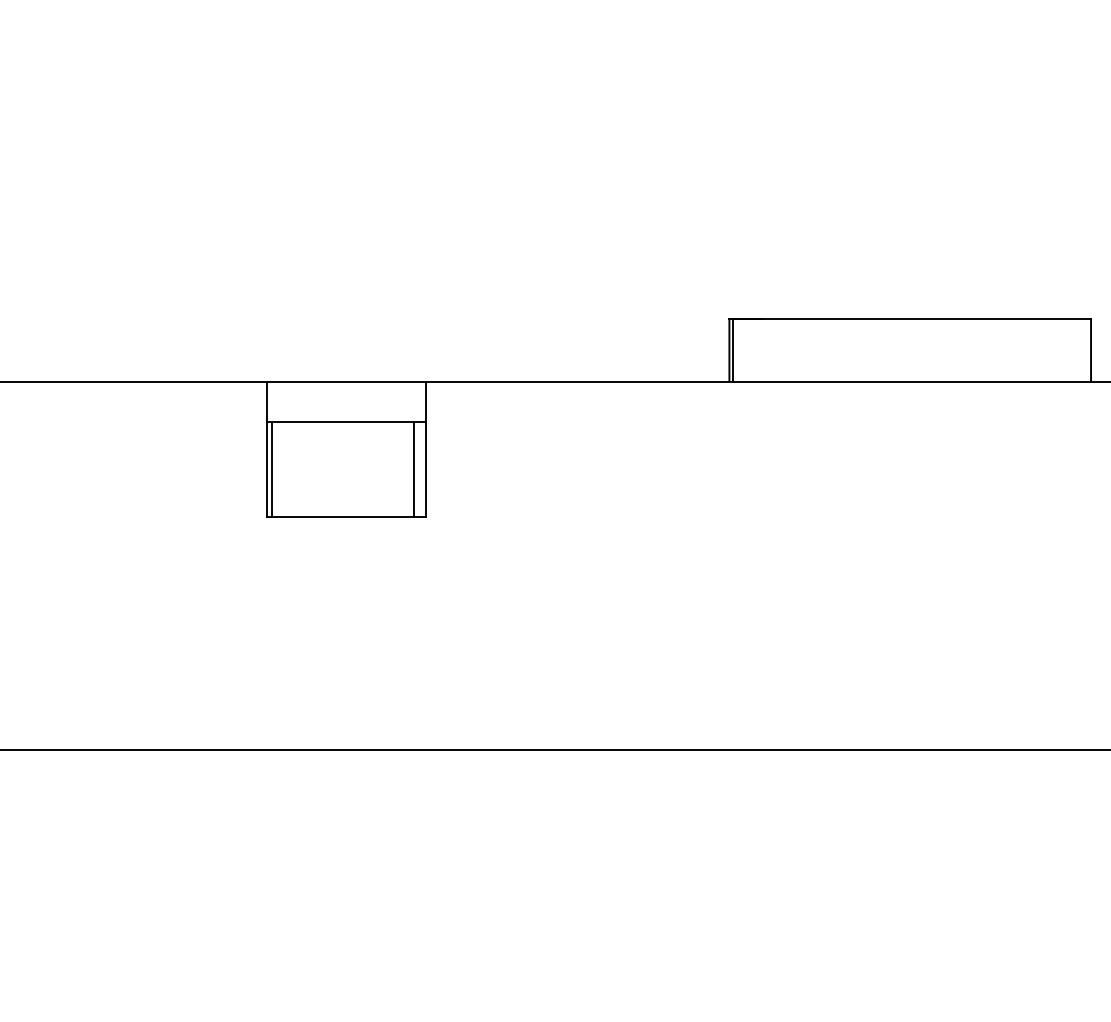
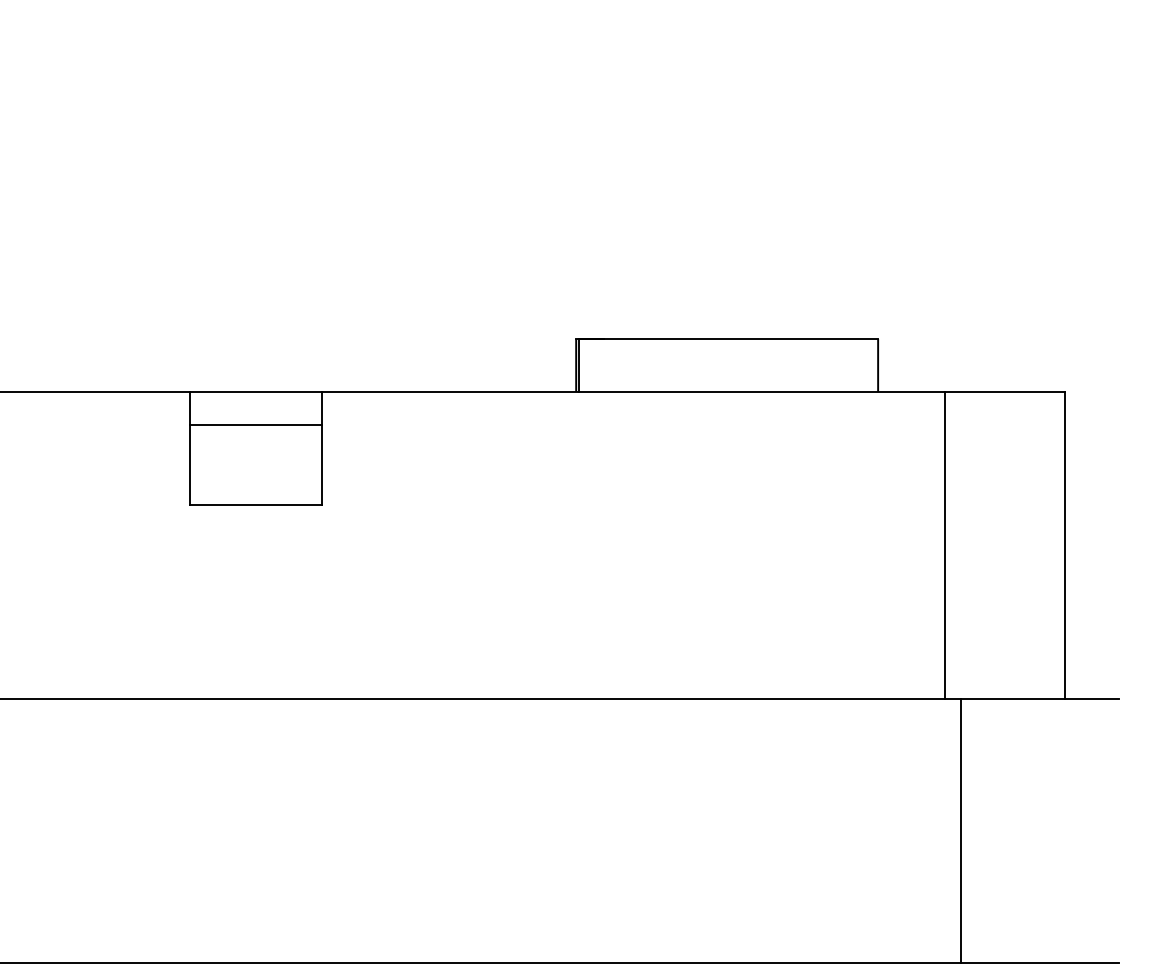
line: (272, 470) -> (194, 465), removed
line: (414, 470) -> (313, 465), removed

